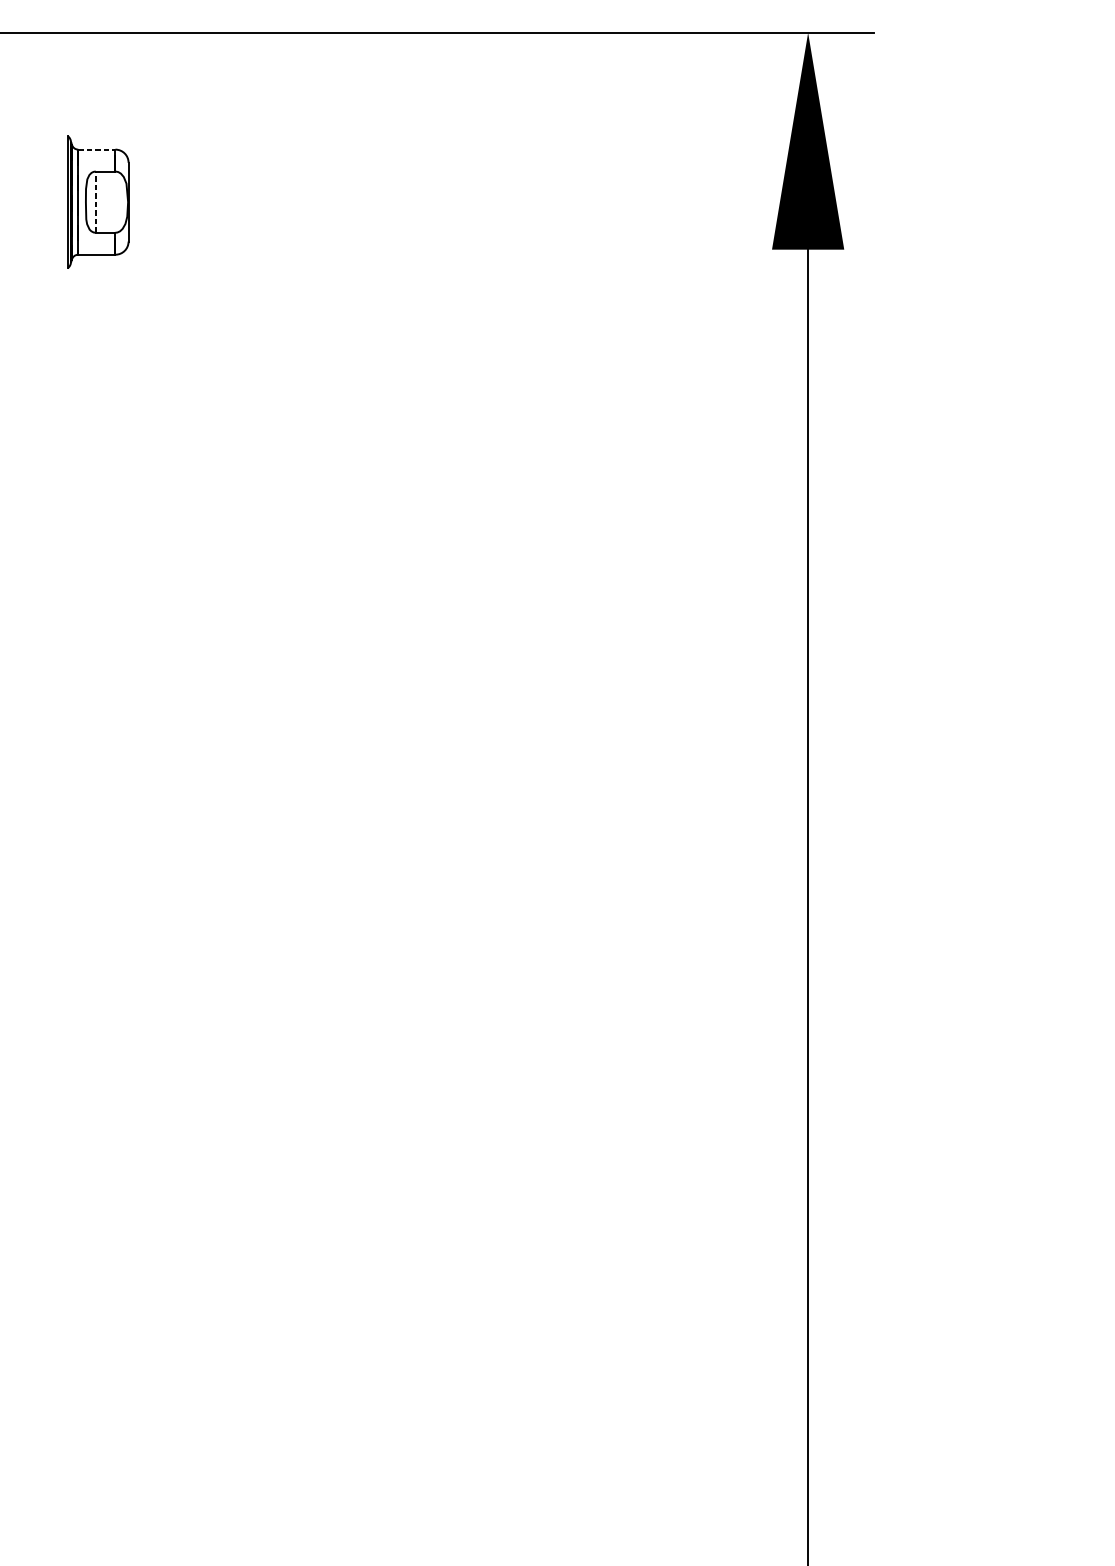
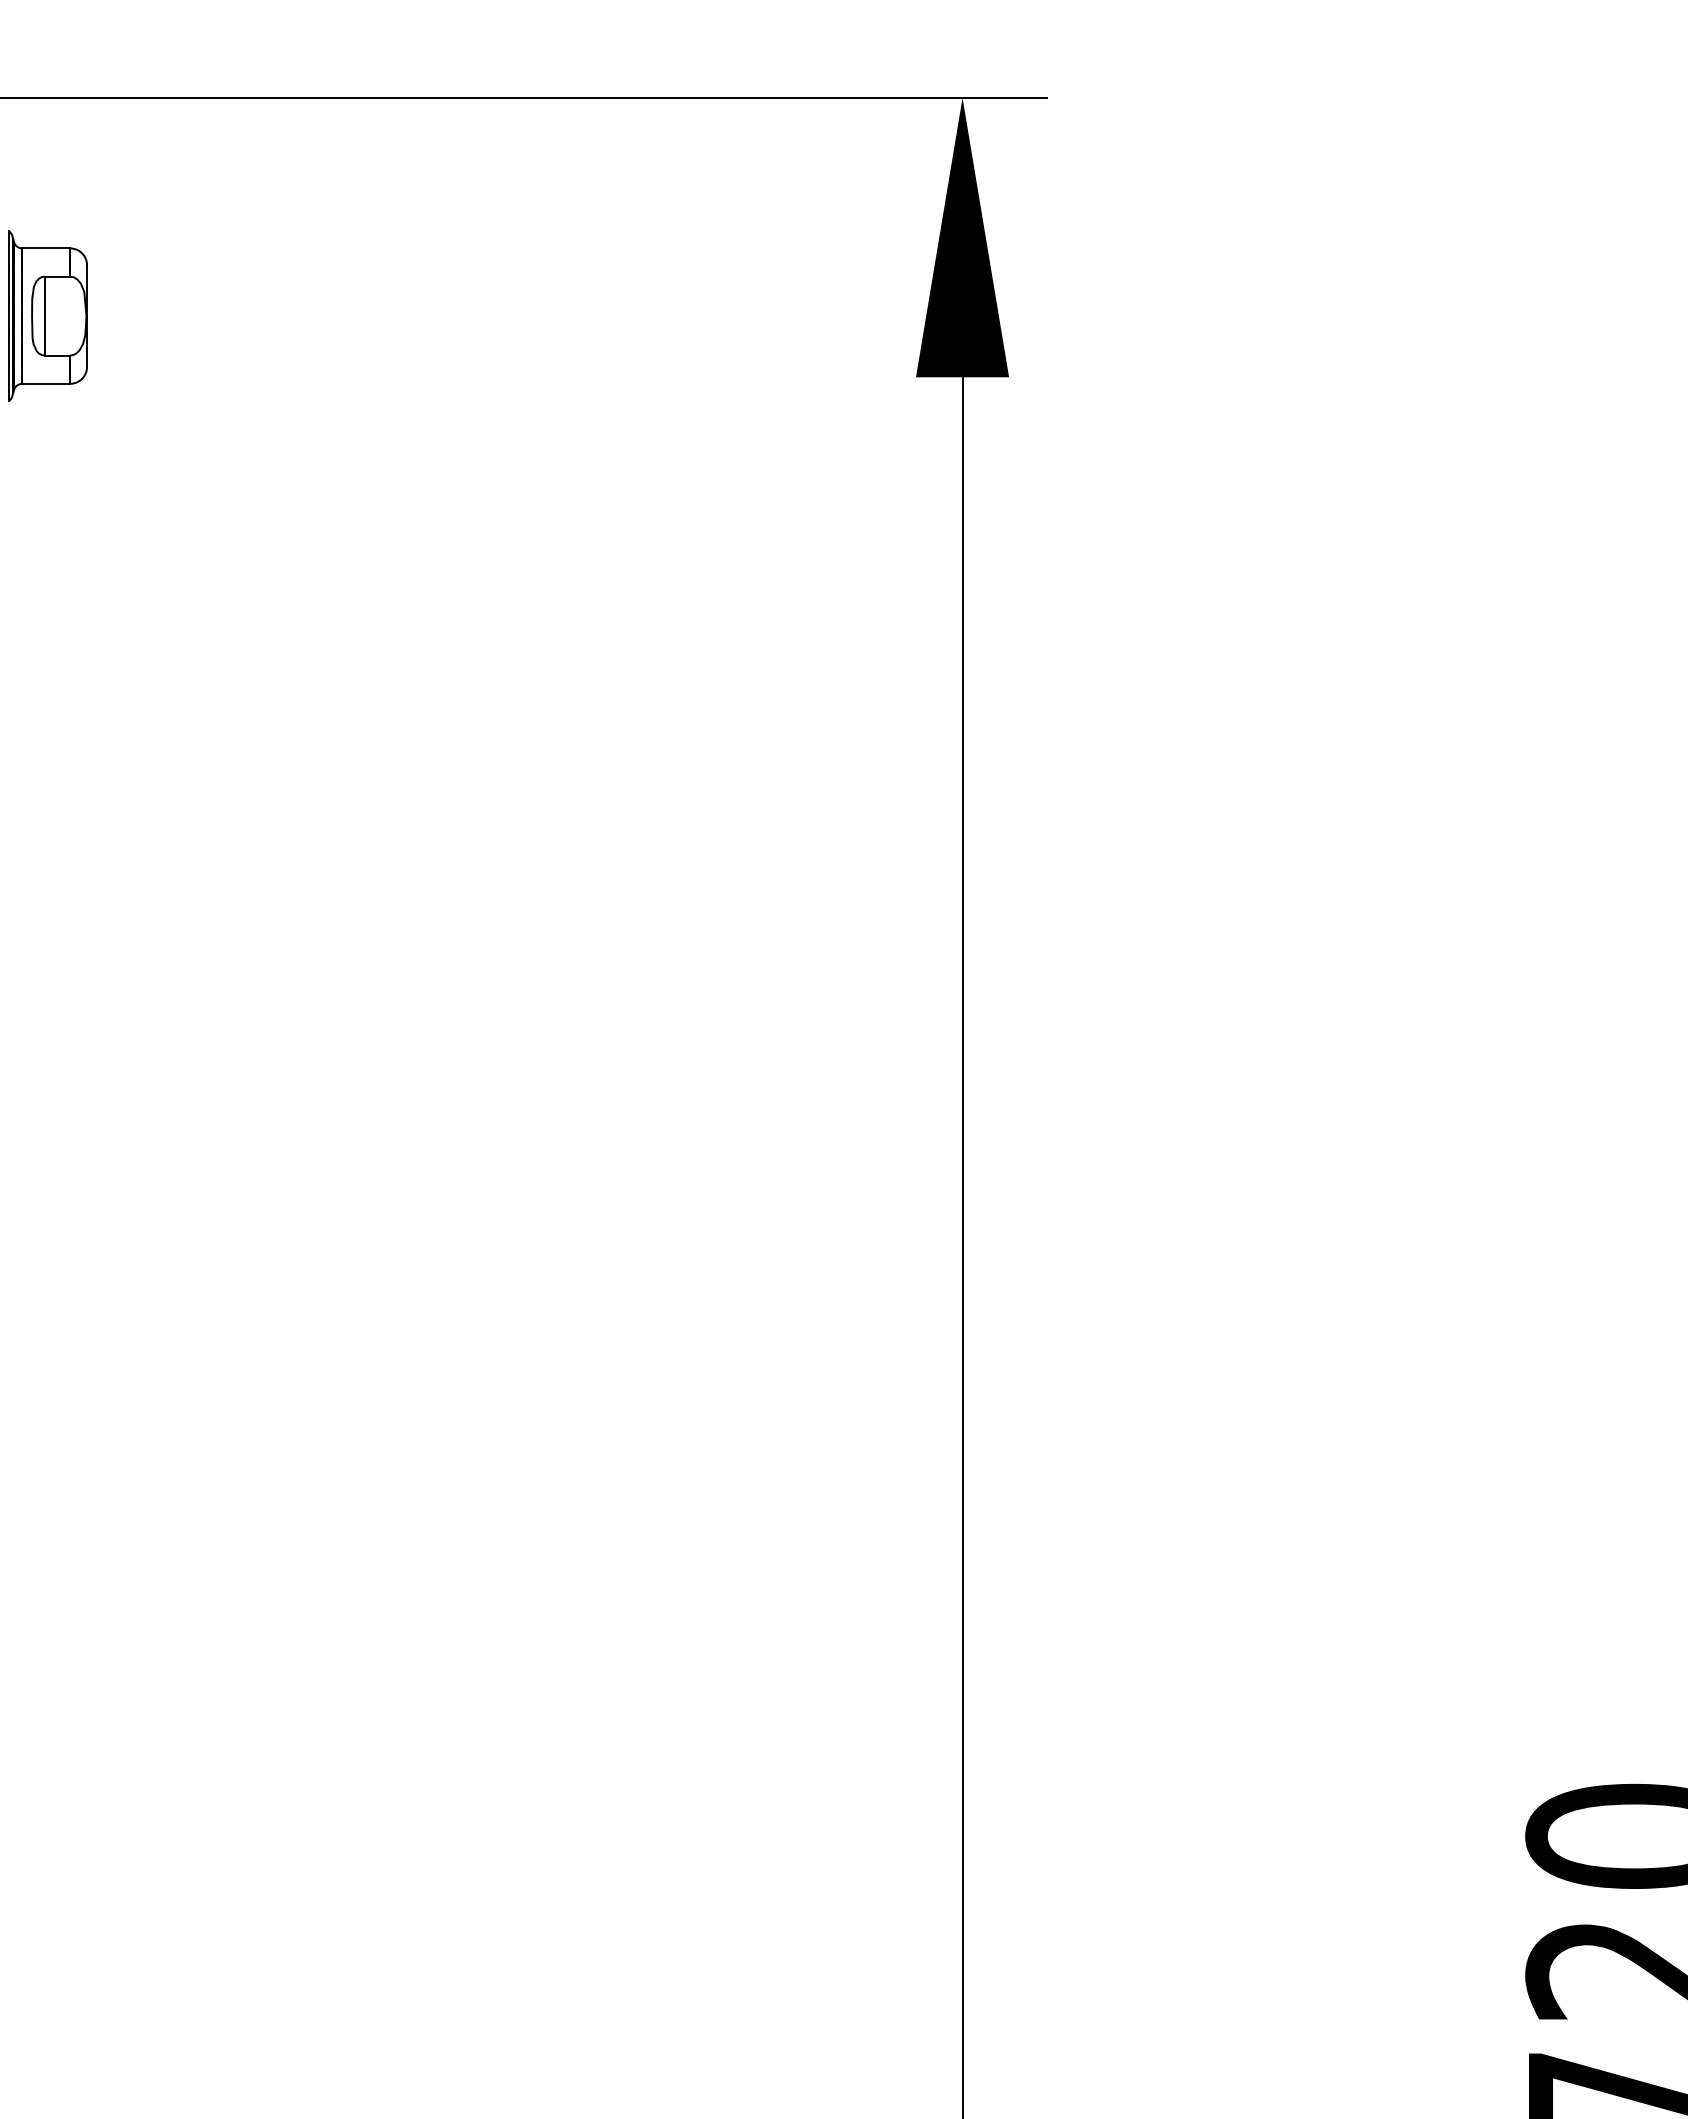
line: (97, 149) -> (46, 248), dashed -> solid
line: (95, 201) -> (44, 315), dashed -> solid

